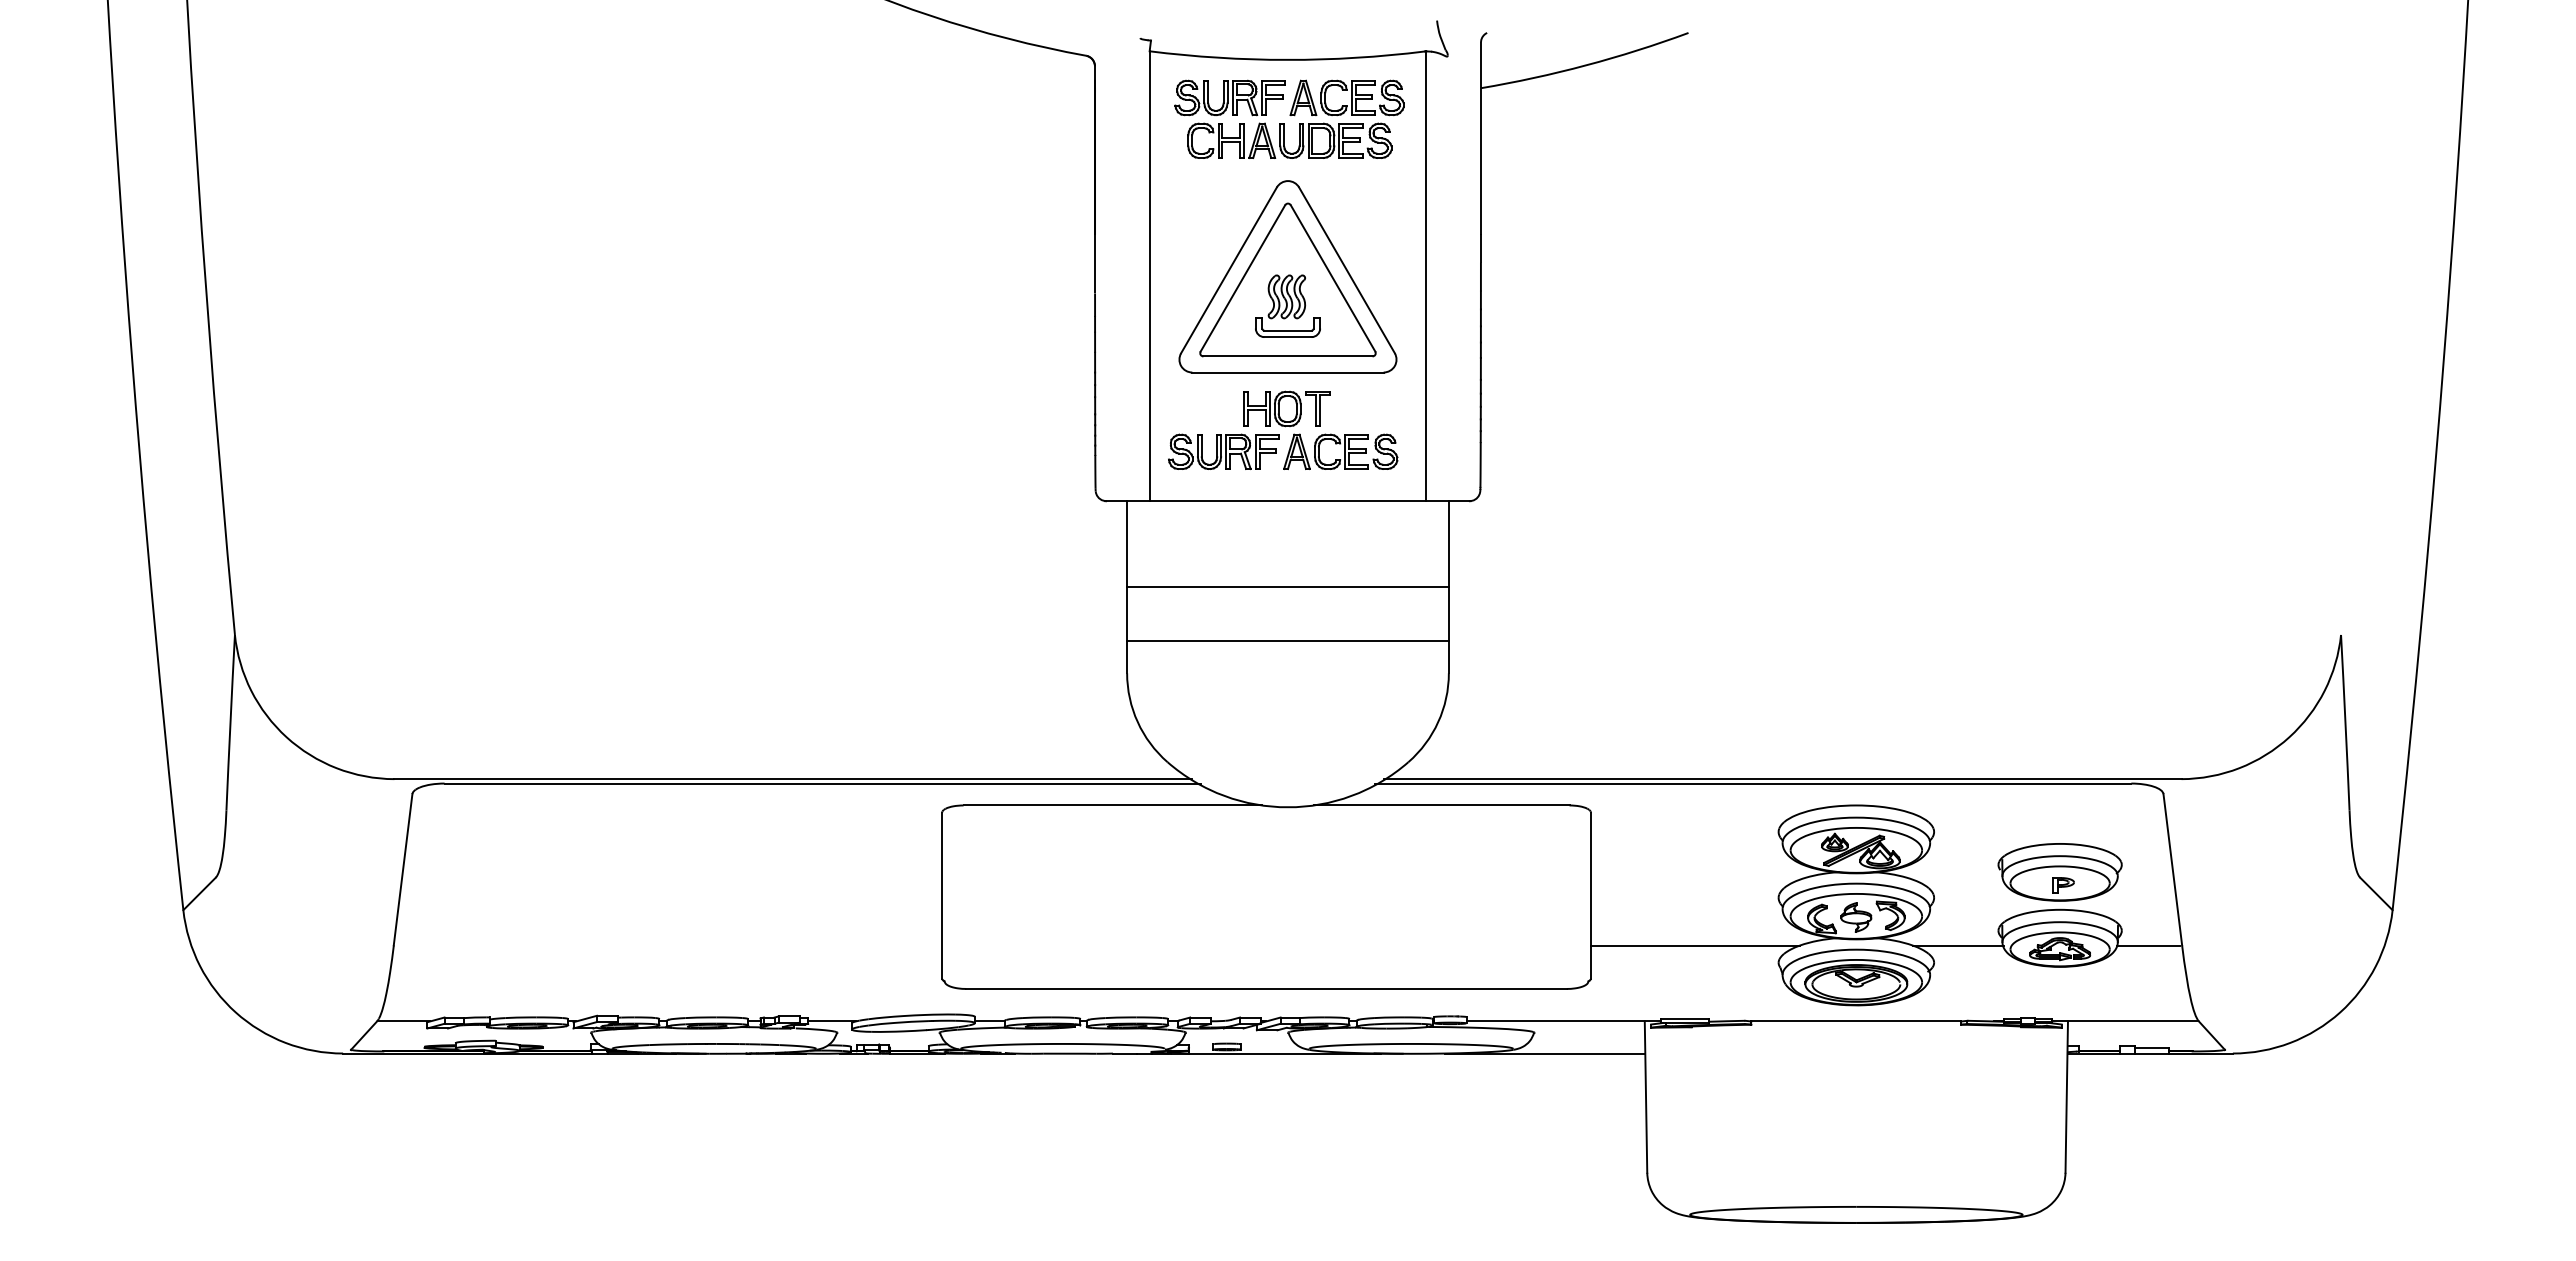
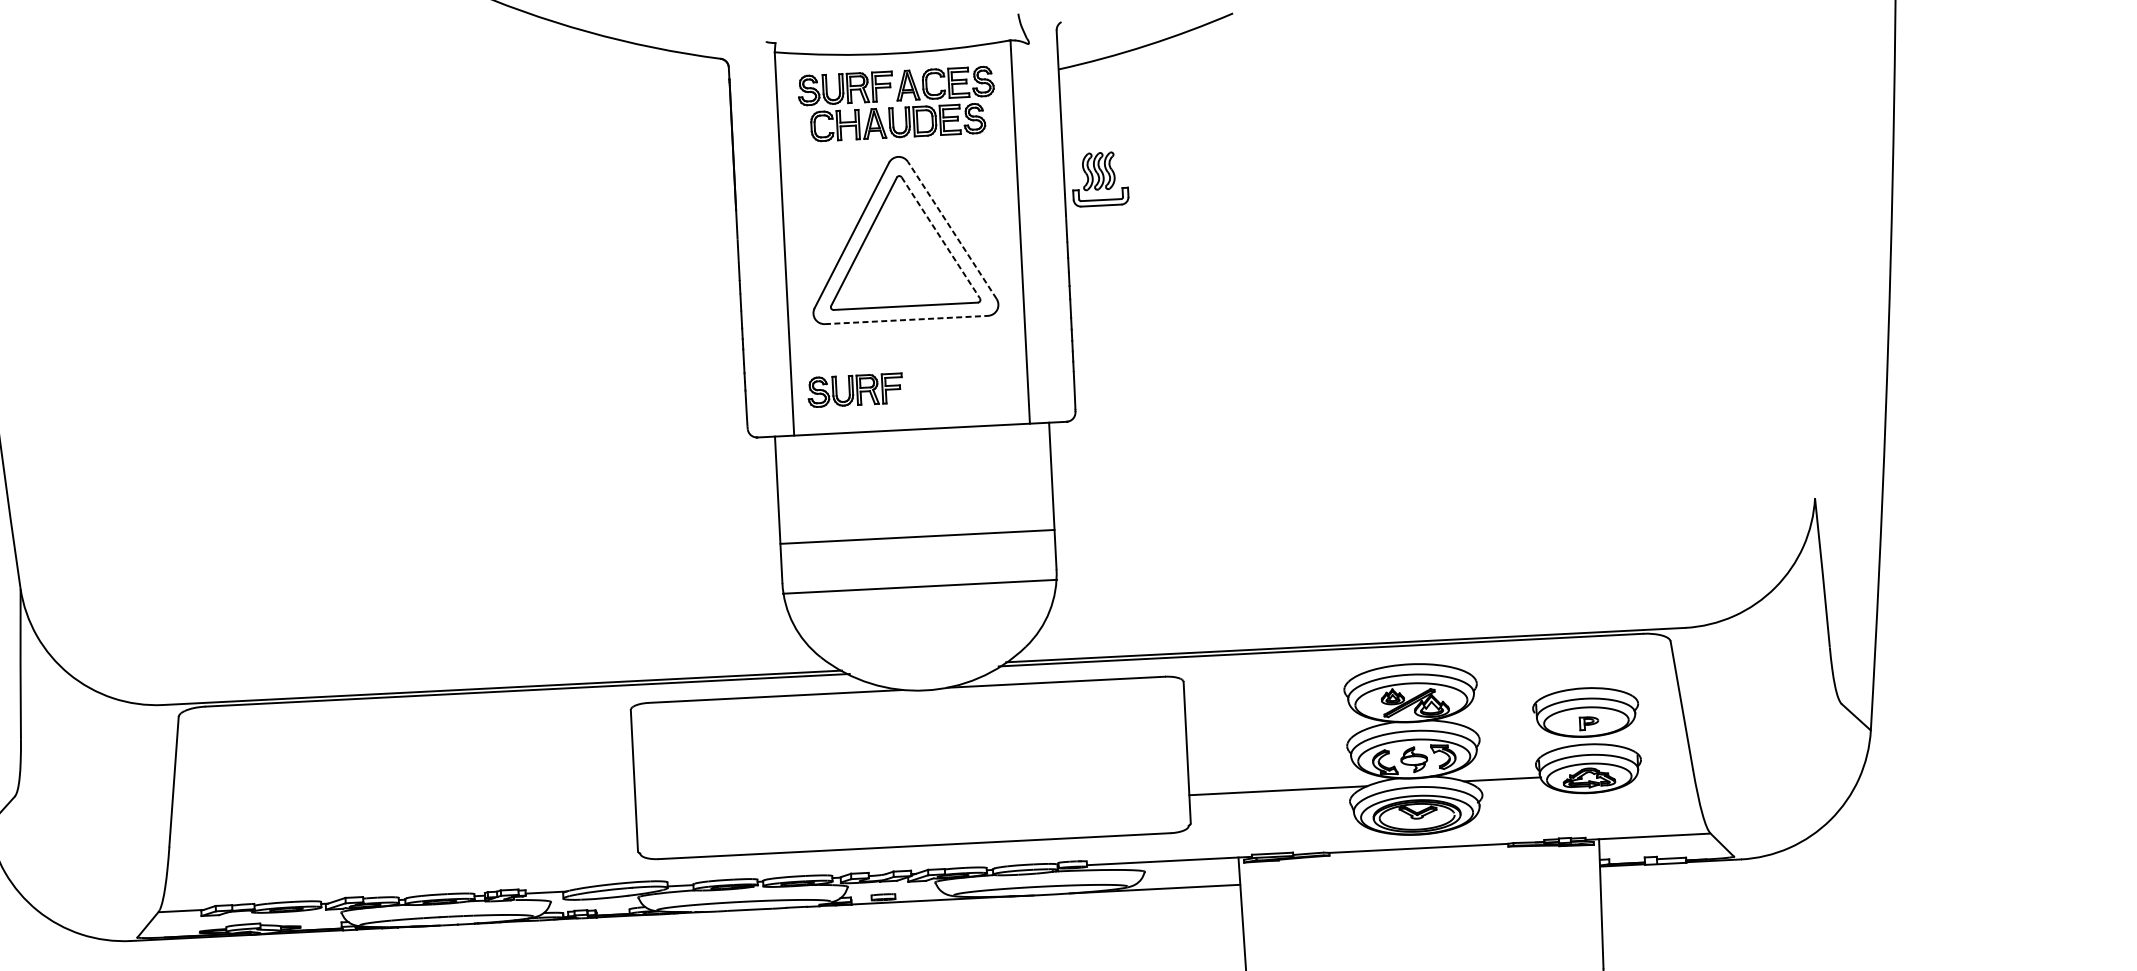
line: (1346, 270) -> (951, 230), solid -> dashed
line: (1333, 278) -> (941, 237), solid -> dashed
part: (1287, 305) -> (1099, 178), moved
line: (1287, 372) -> (906, 320), solid -> dashed
part: (1320, 429) -> (936, 367), removed
line: (1287, 587) -> (917, 537), moved
line: (1287, 640) -> (919, 586), moved
line: (2147, 945) -> (1663, 771), removed

